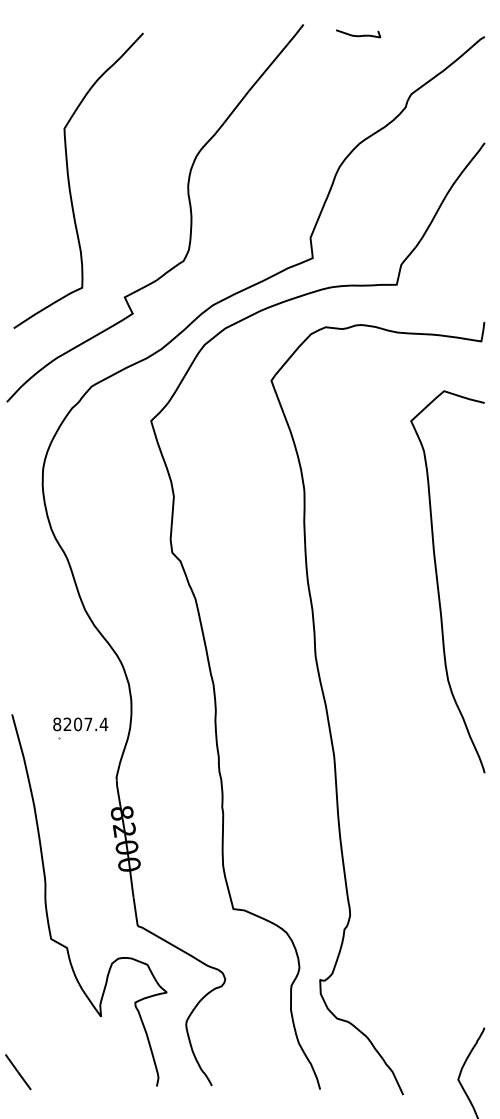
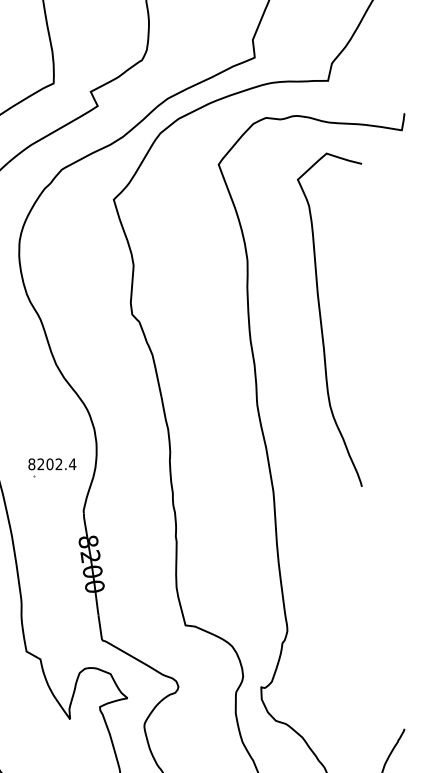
curve: (438, 581) -> (321, 319), moved
text: (88, 723) -> (59, 463), 8207.4 -> 8202.4

